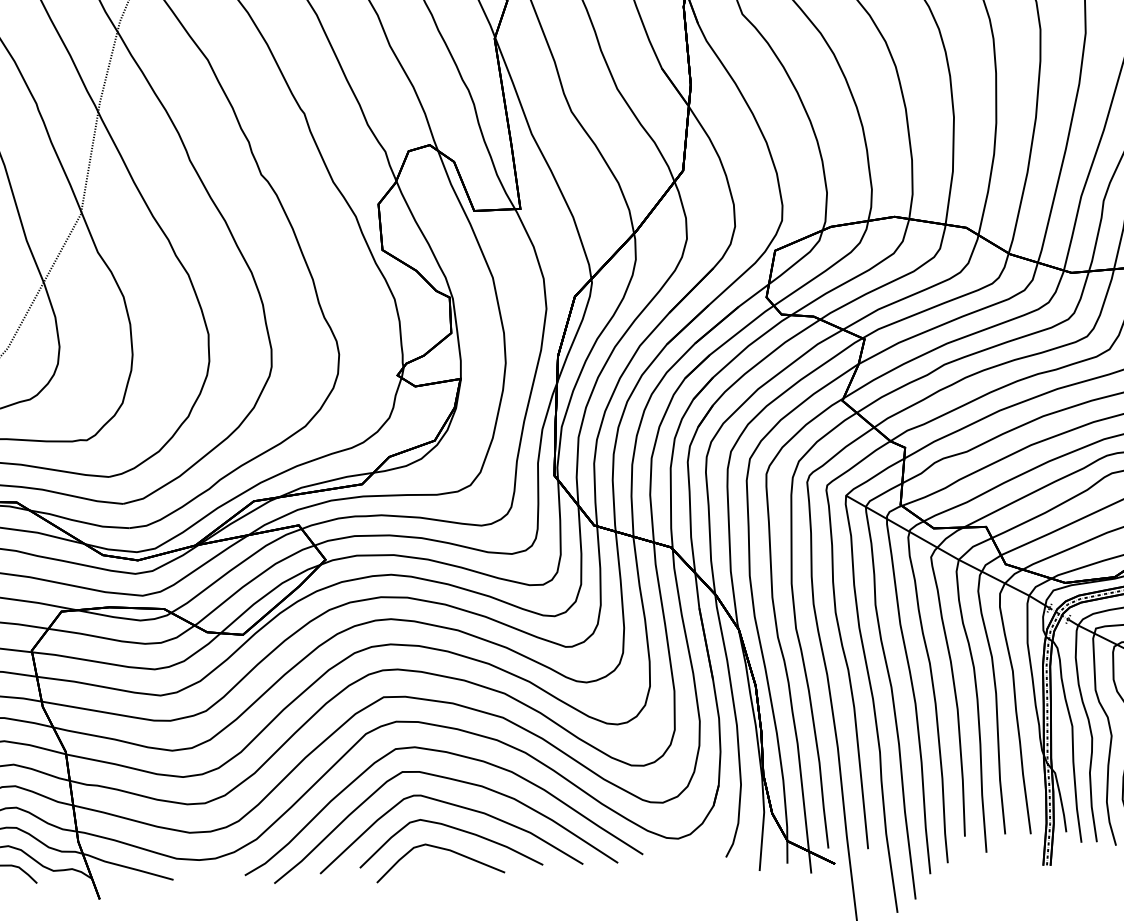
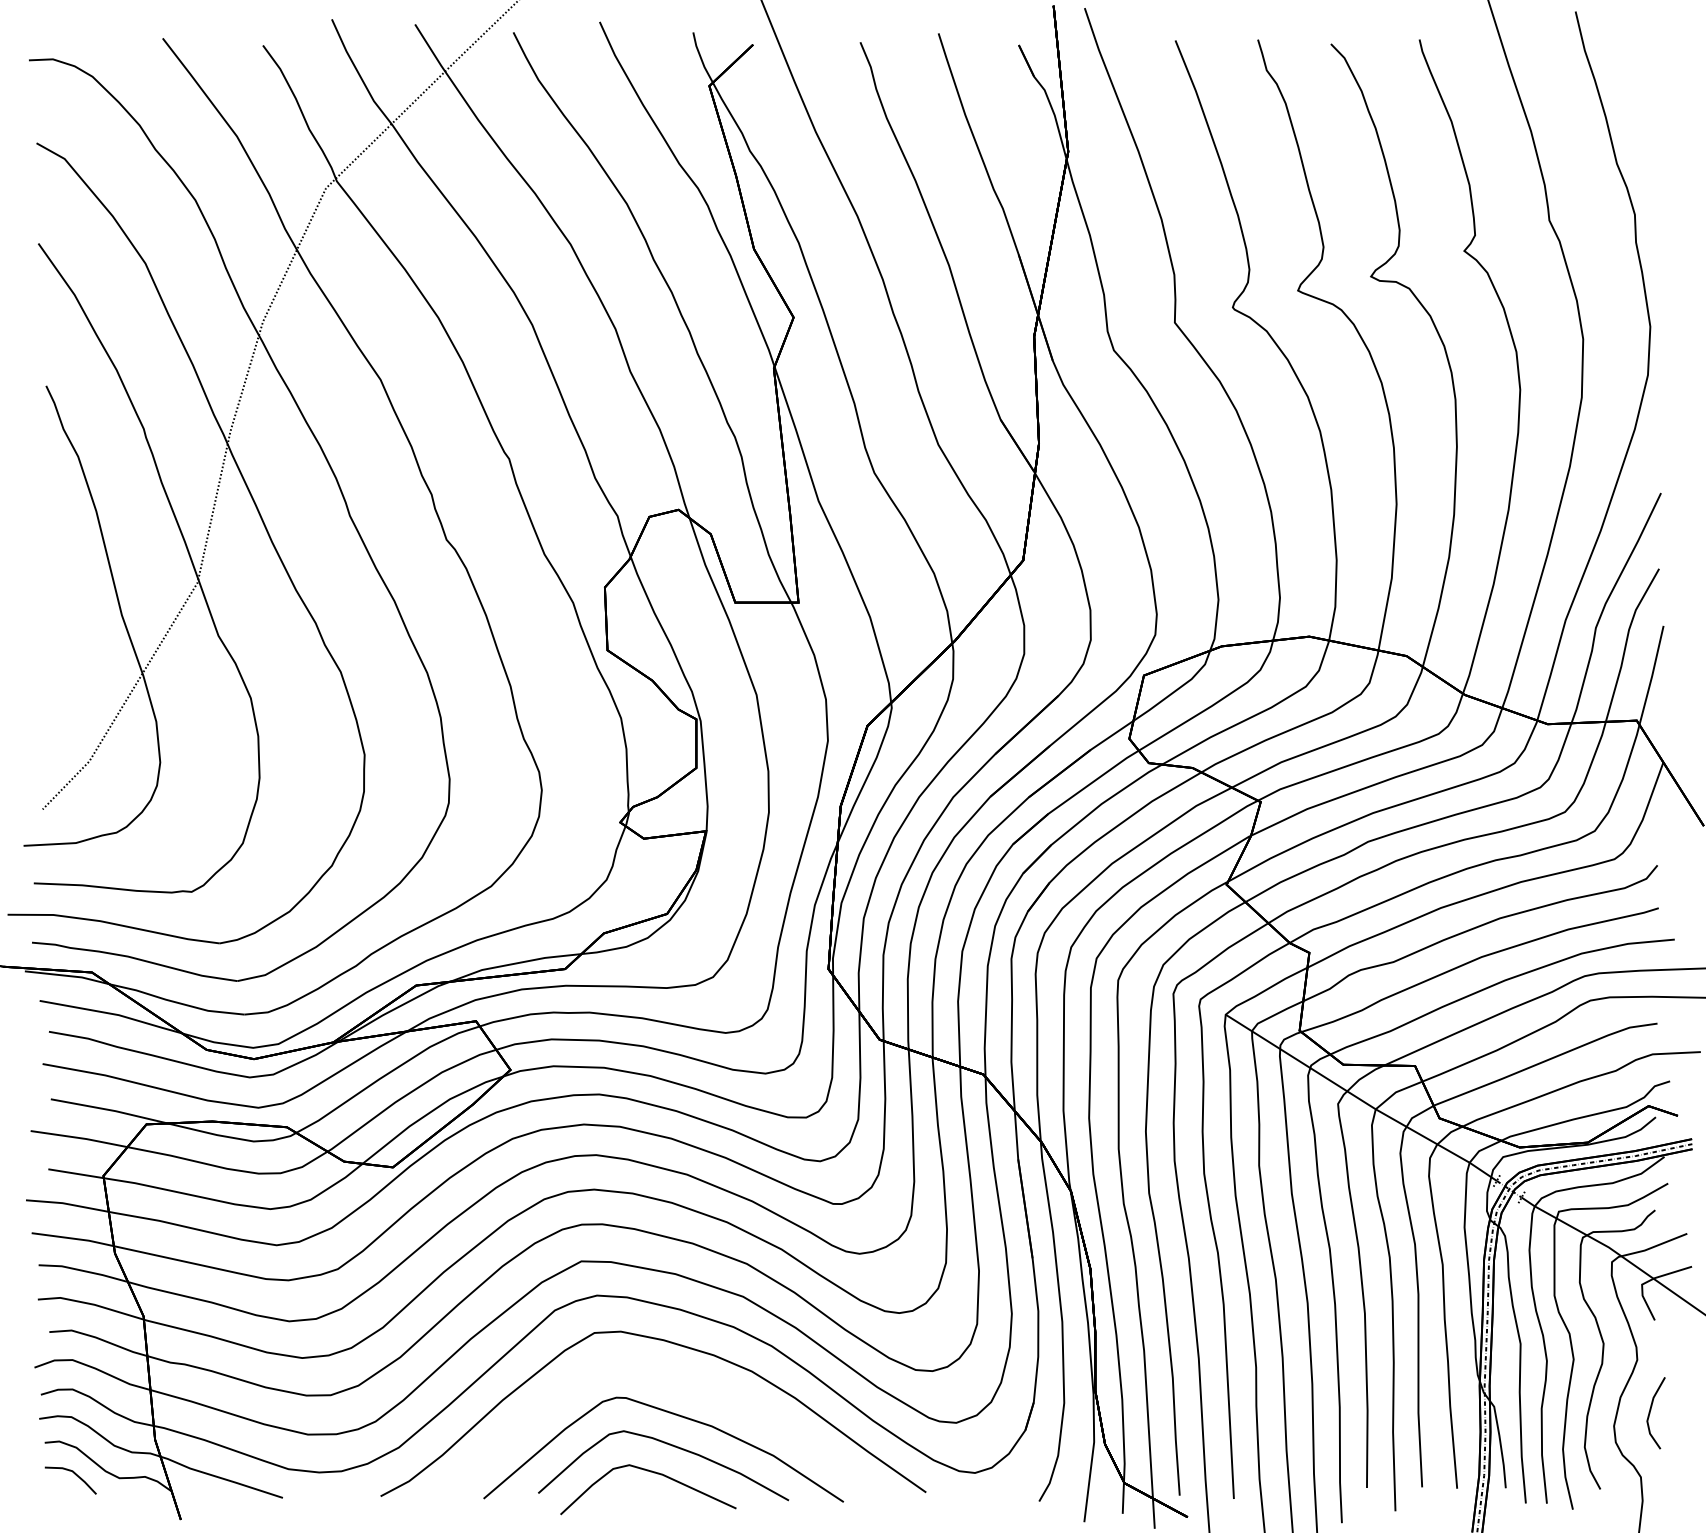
curve: (451, 779) -> (668, 1378), removed

